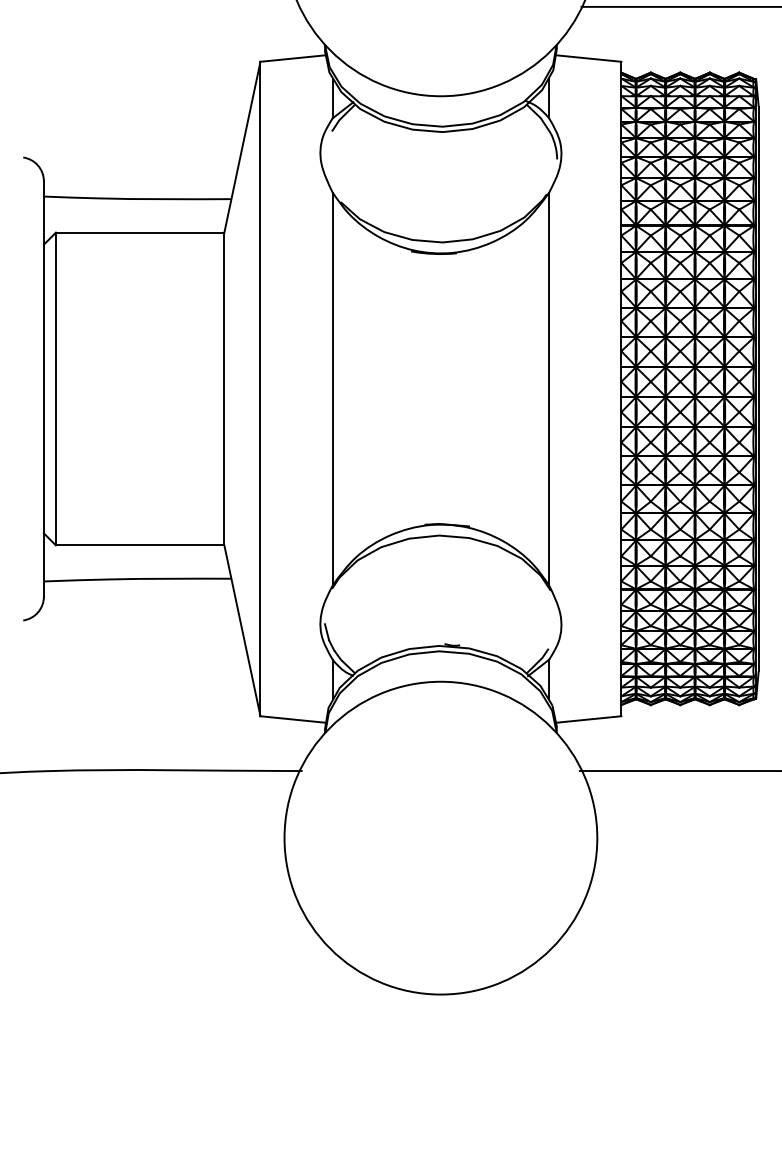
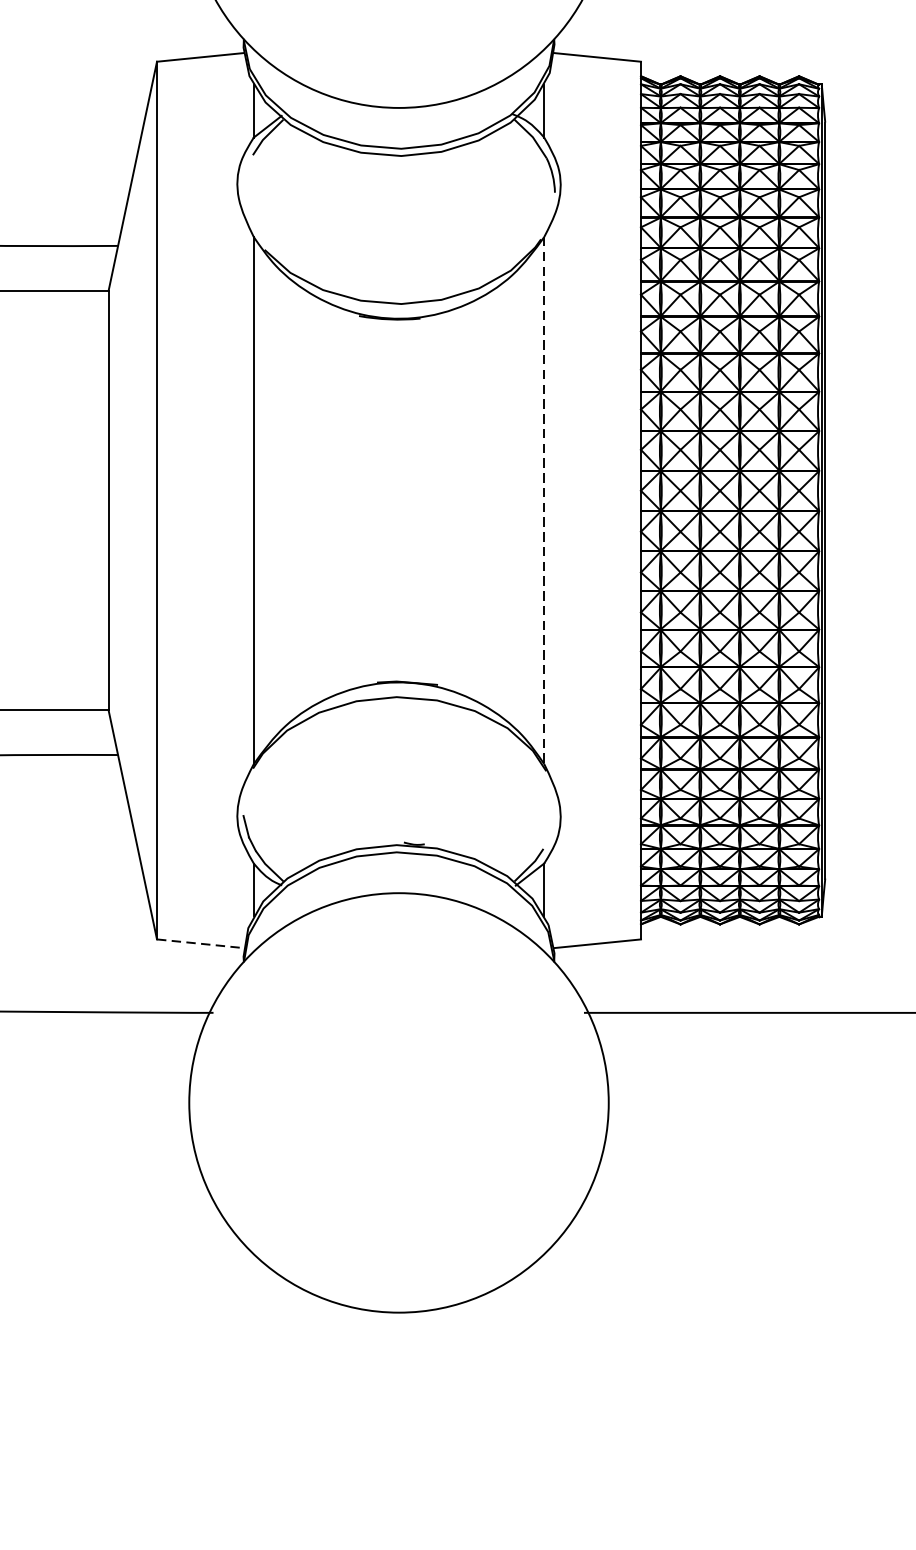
line: (549, 389) -> (544, 501), solid -> dashed
line: (292, 719) -> (199, 943), solid -> dashed

